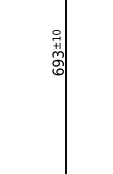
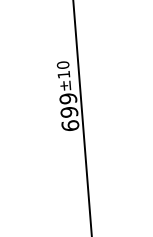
text: (57, 54) -> (67, 99), 693 -> 699

